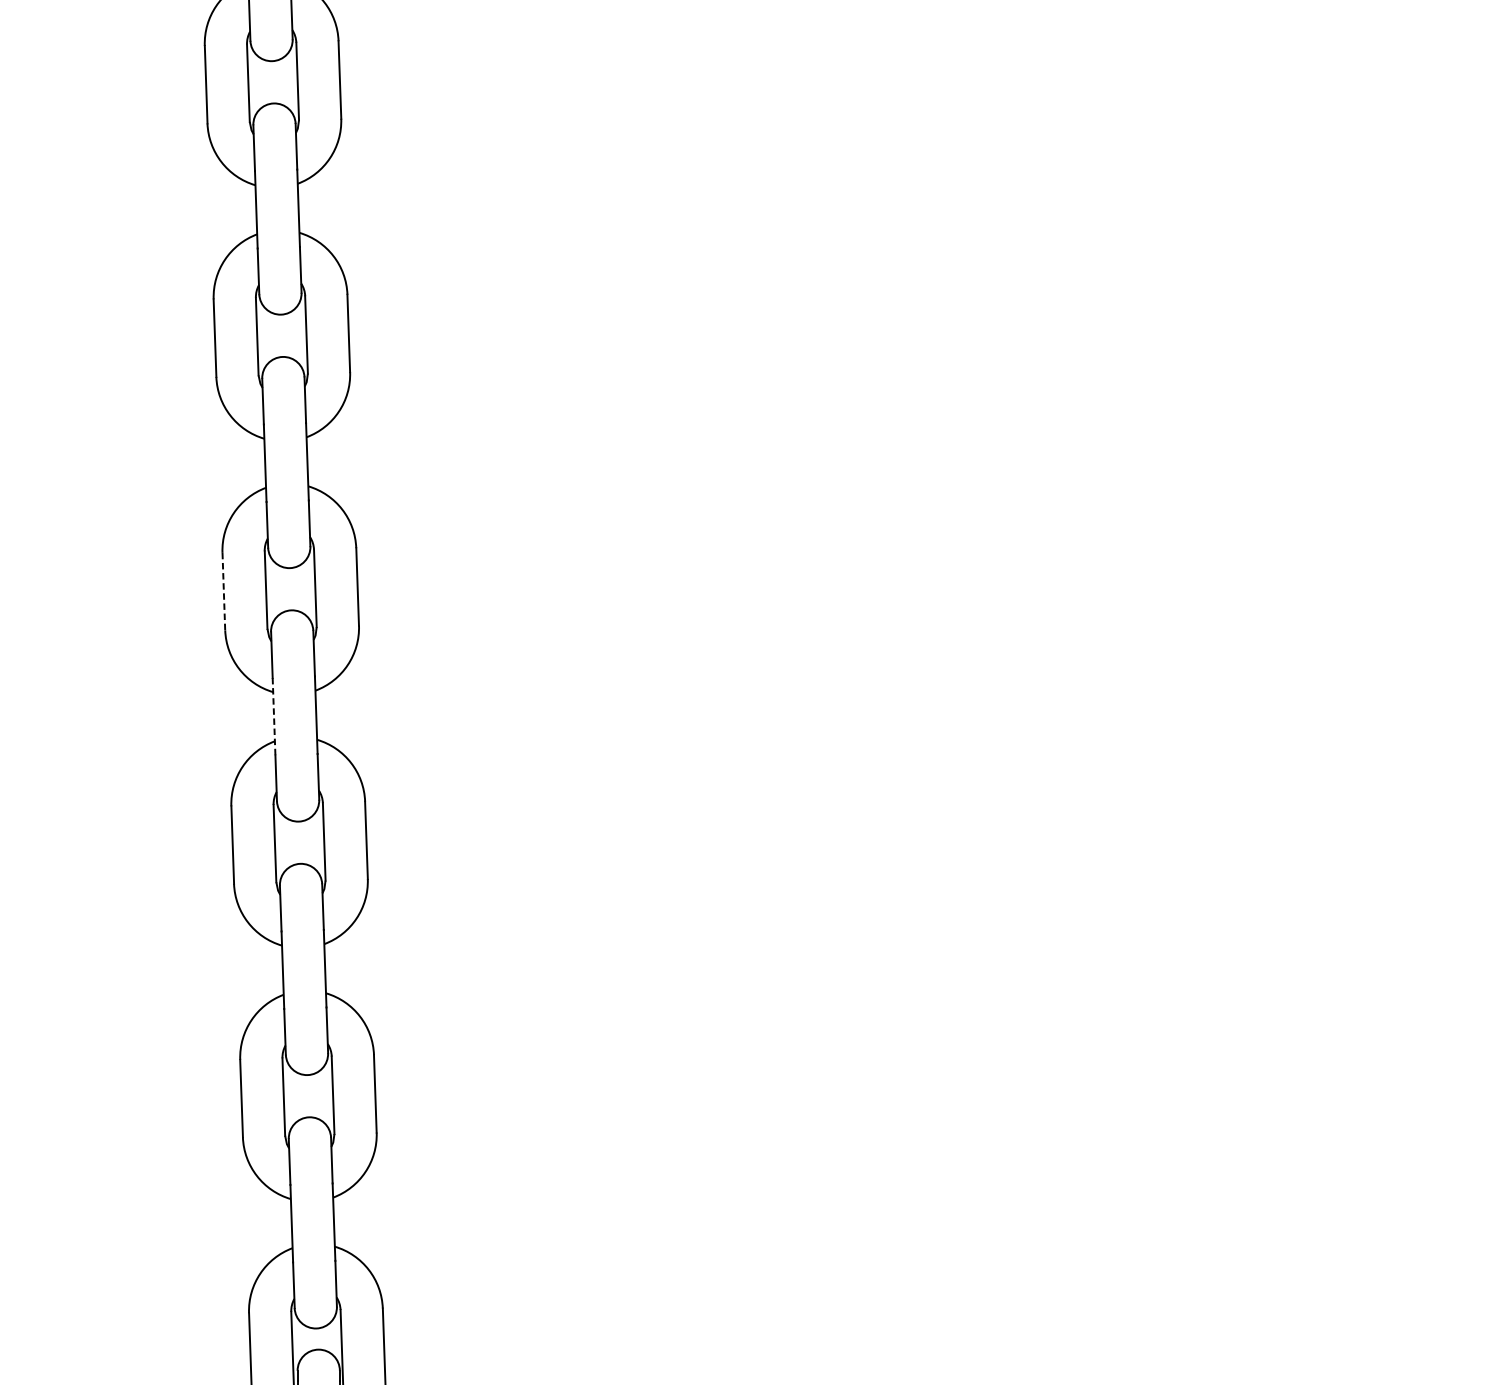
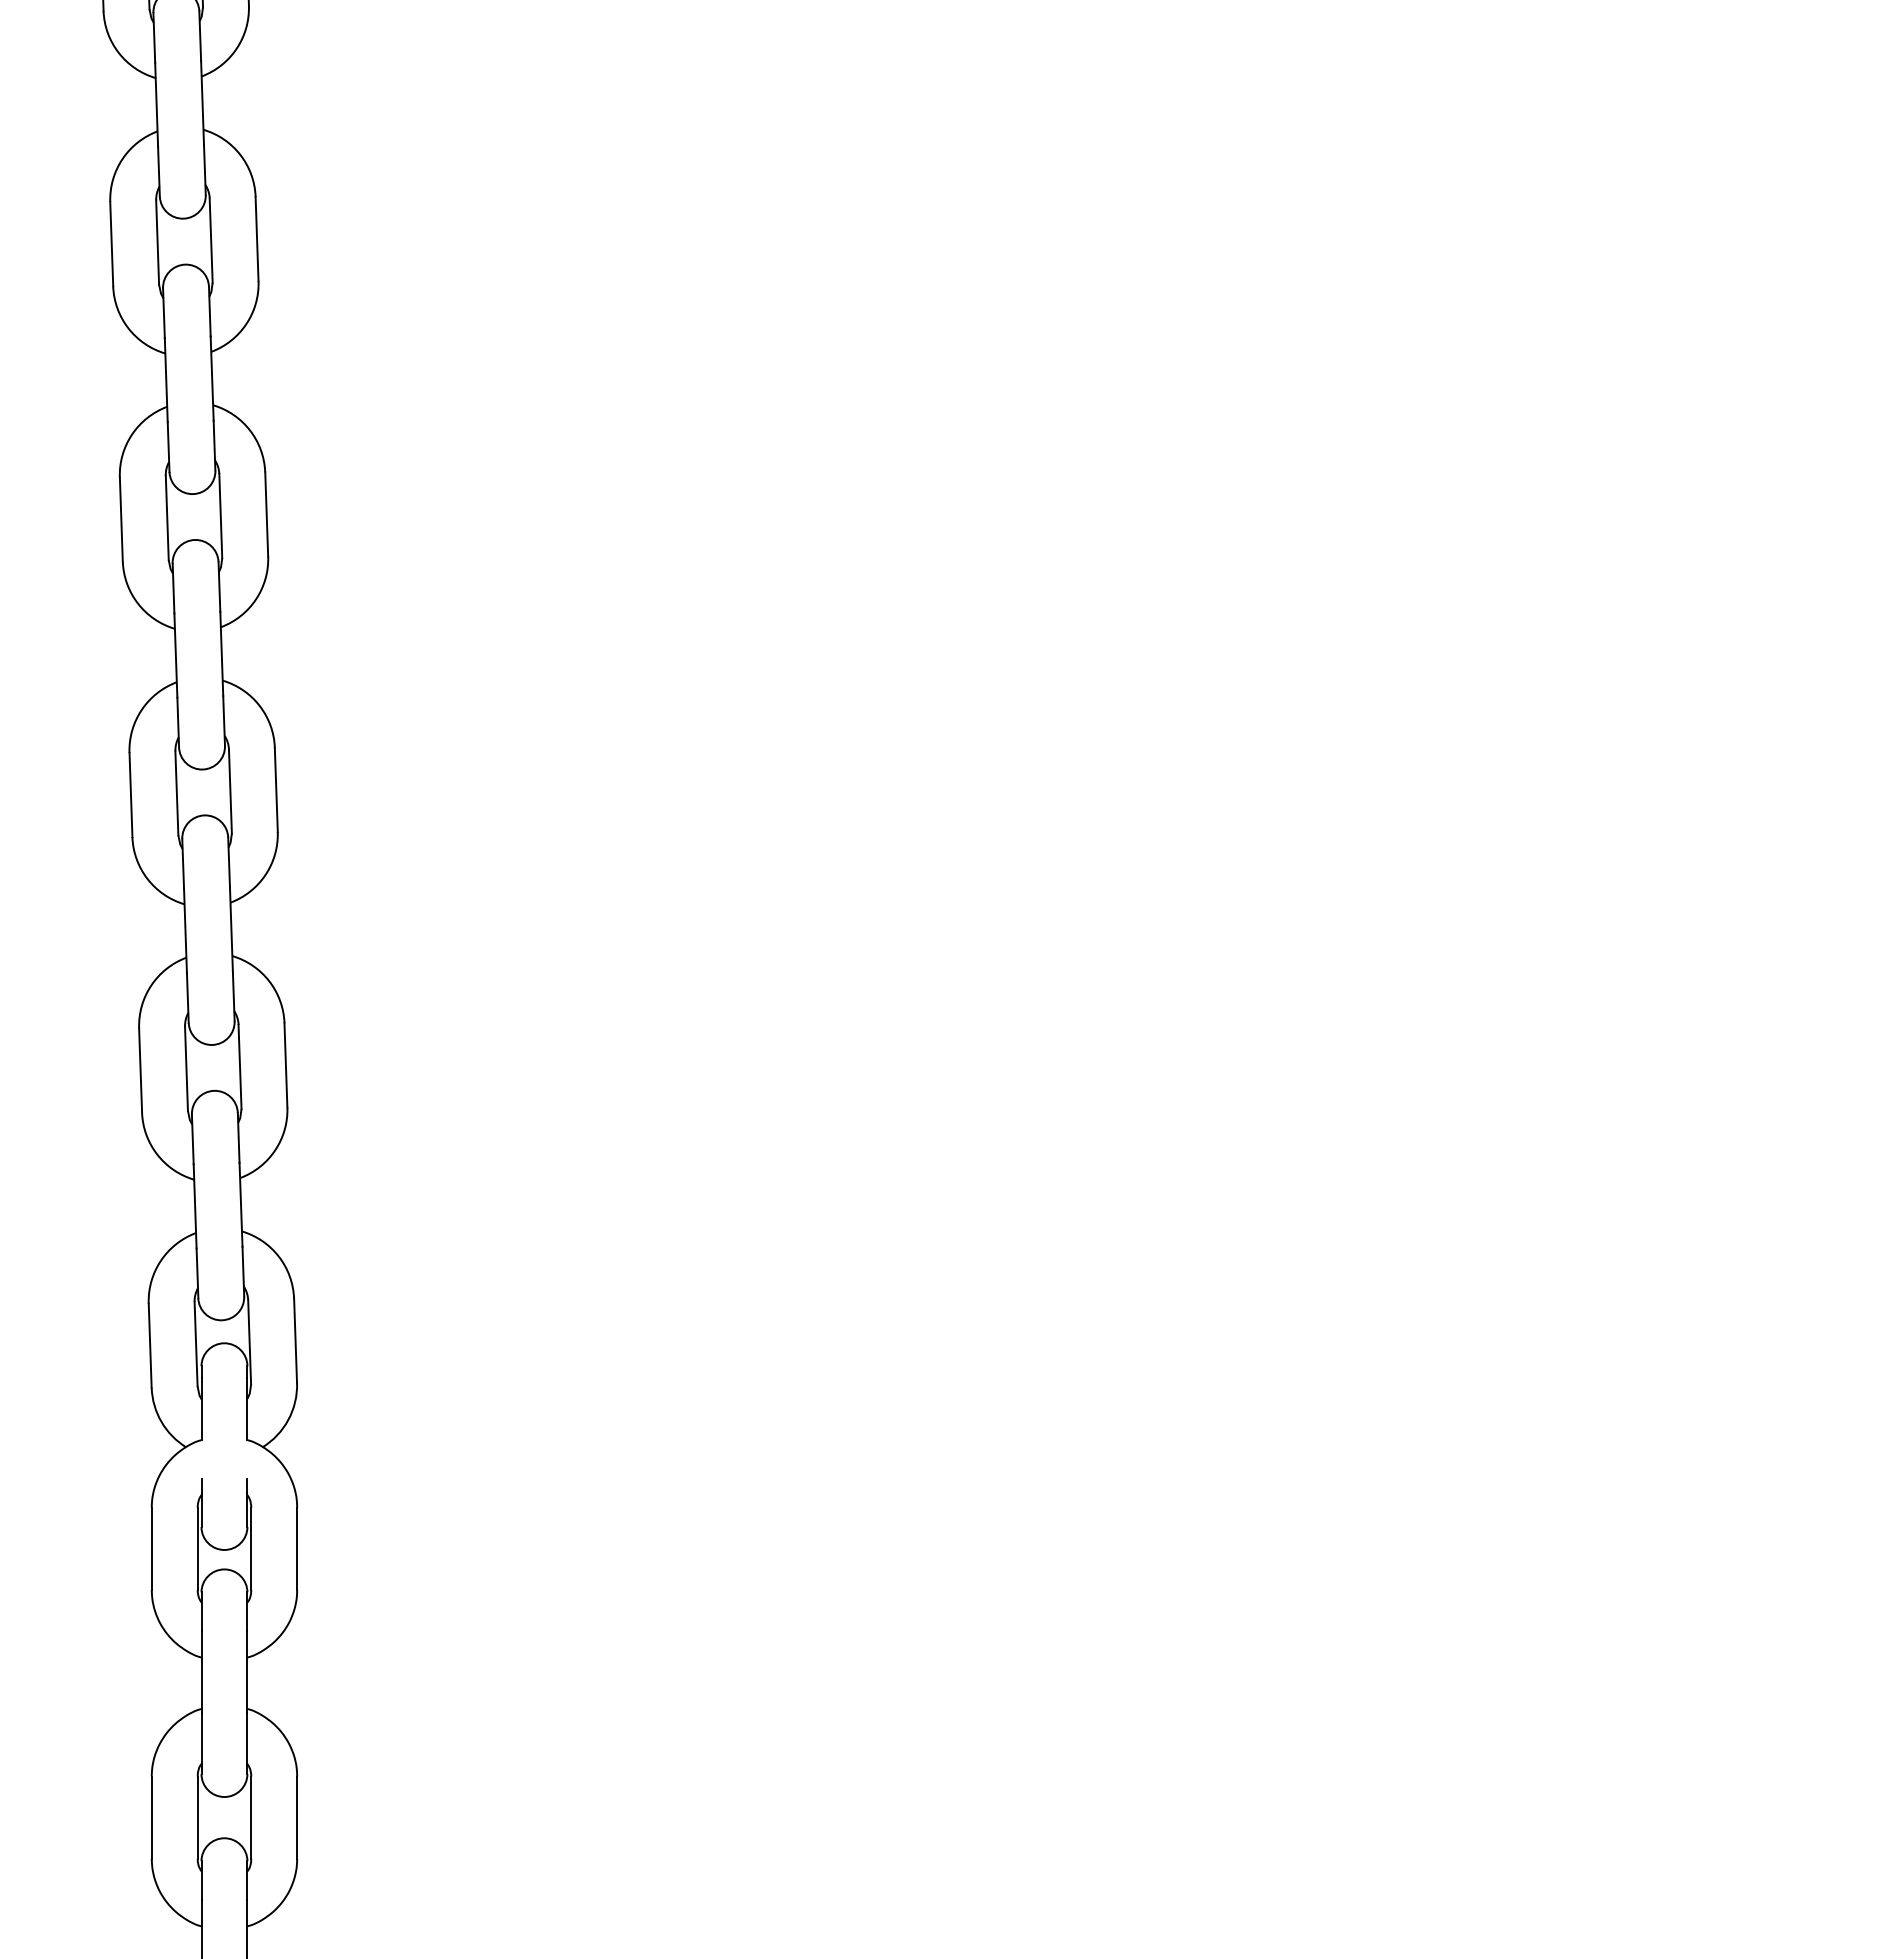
line: (223, 592) -> (121, 520), dashed -> solid
line: (273, 717) -> (175, 656), dashed -> solid

